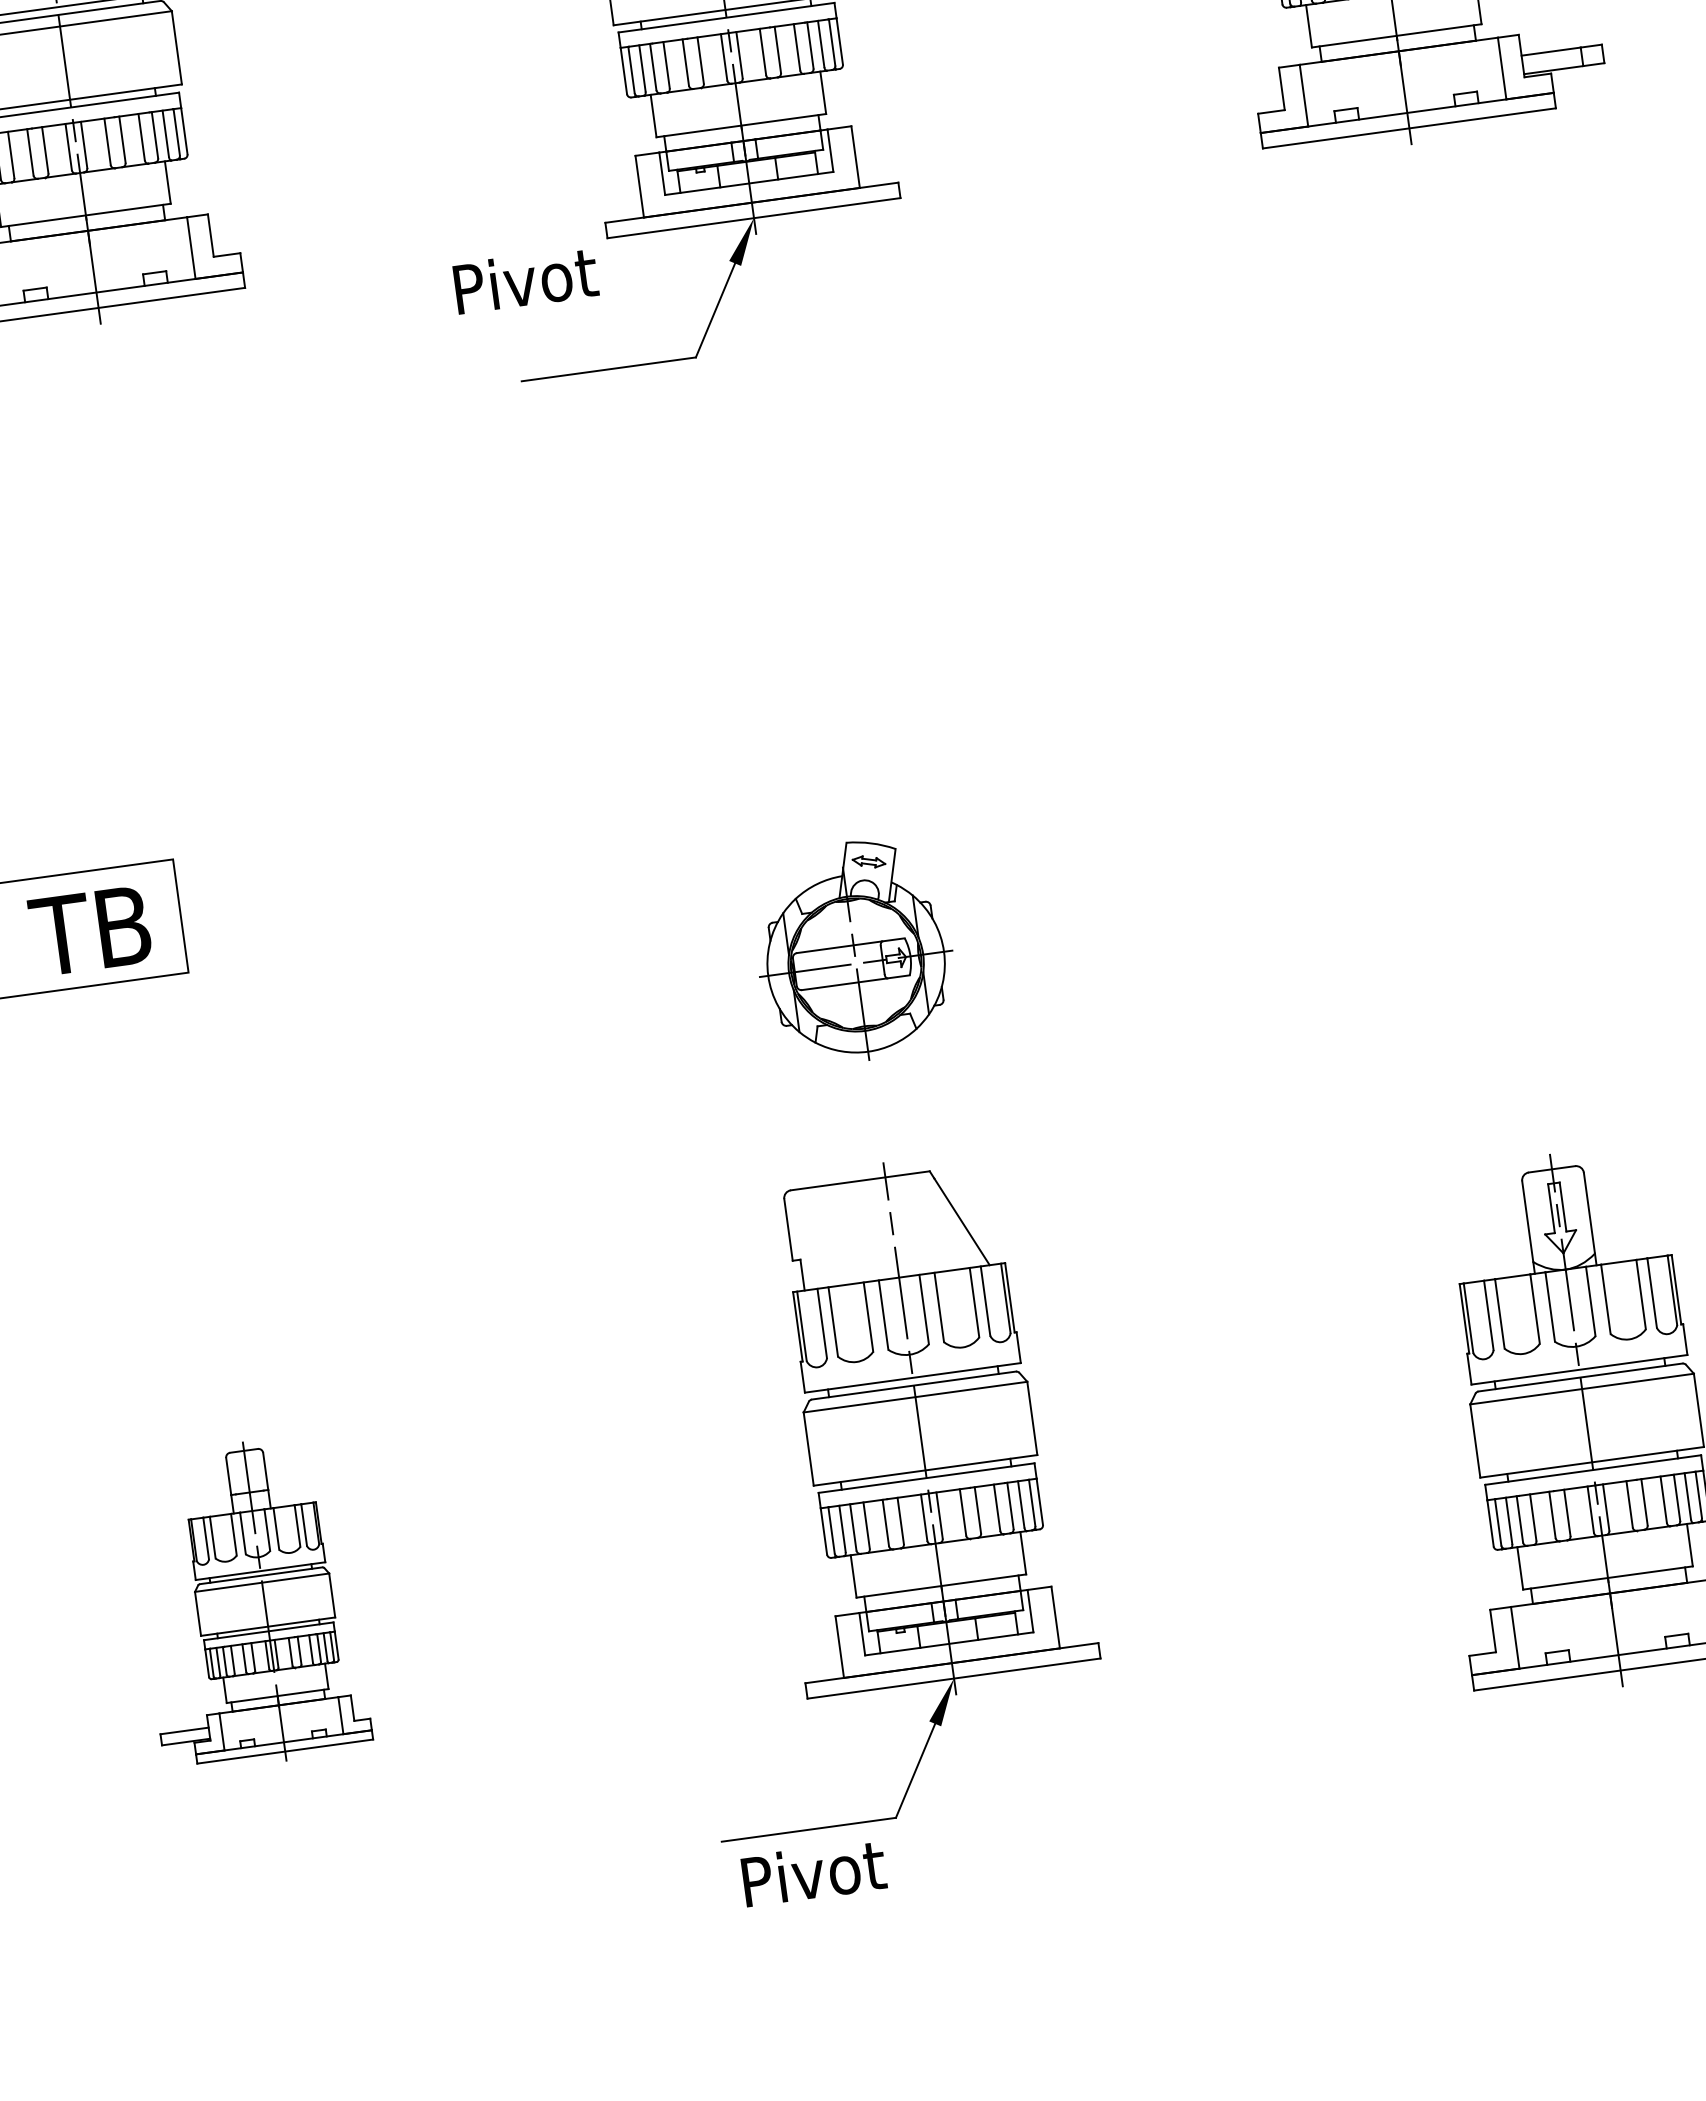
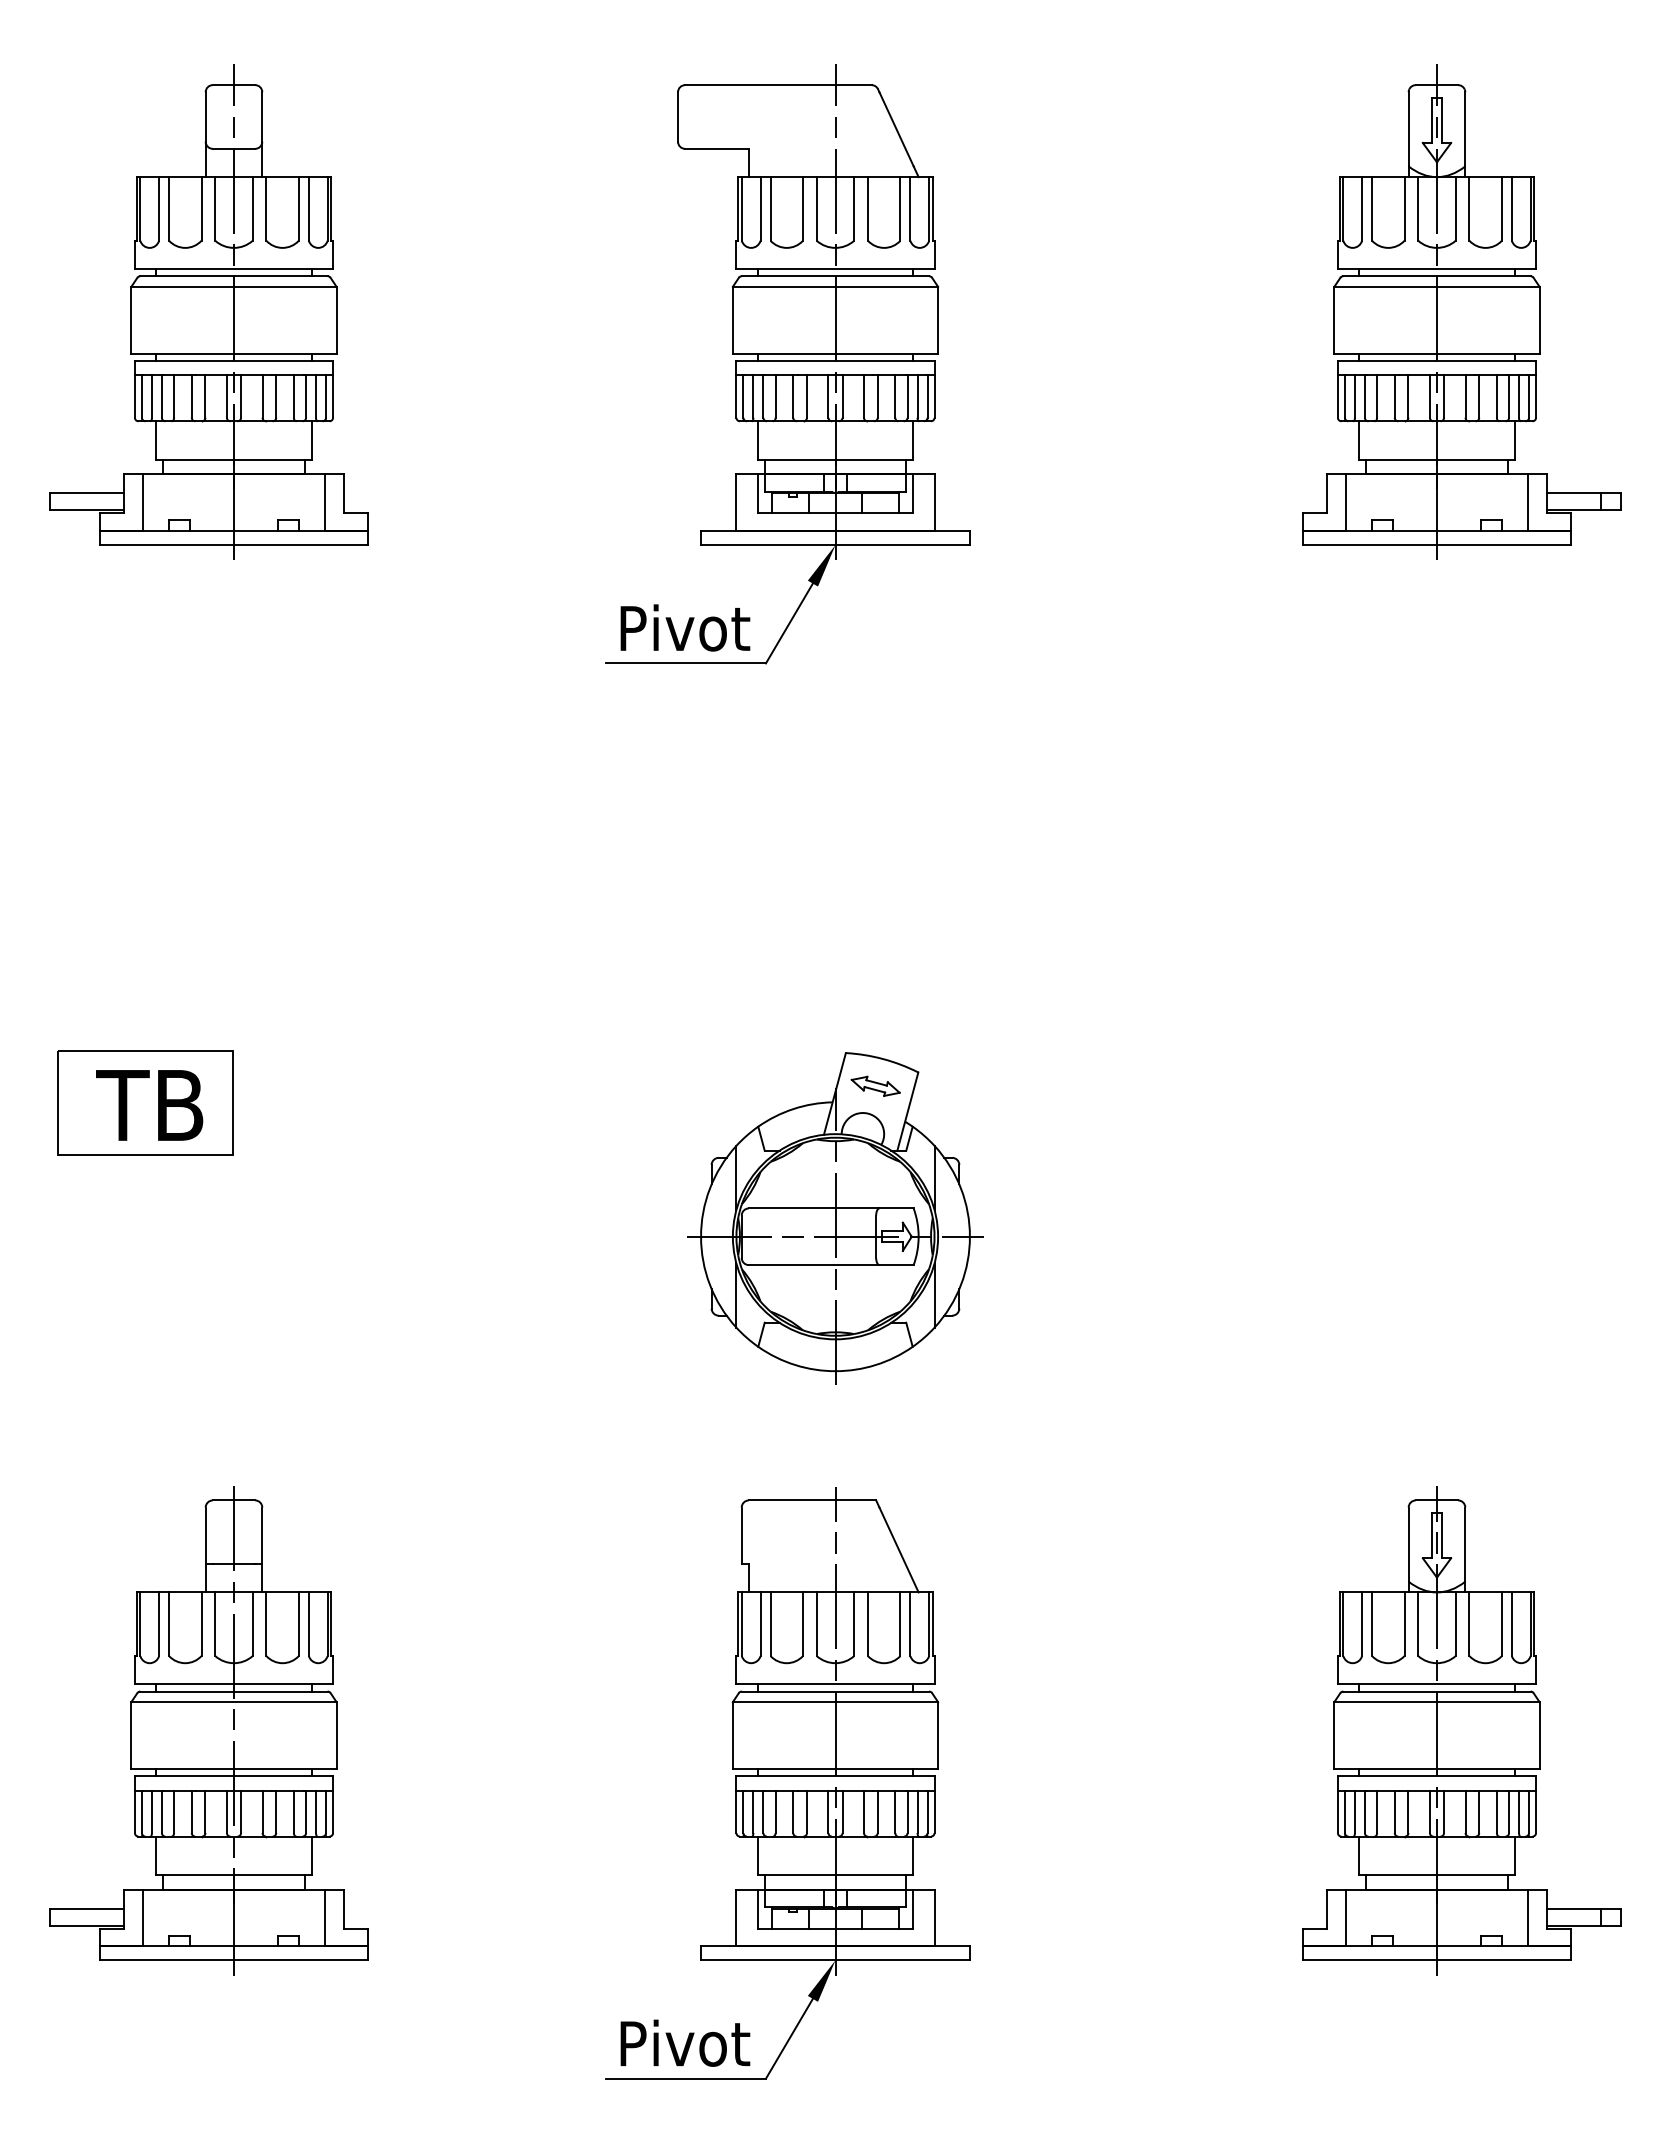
text: (526, 279) -> (685, 627), moved
part: (854, 951) -> (835, 1218), size x1.67
part: (875, 1492) -> (787, 1783), moved
part: (247, 1603) -> (208, 1730), size x1.67

